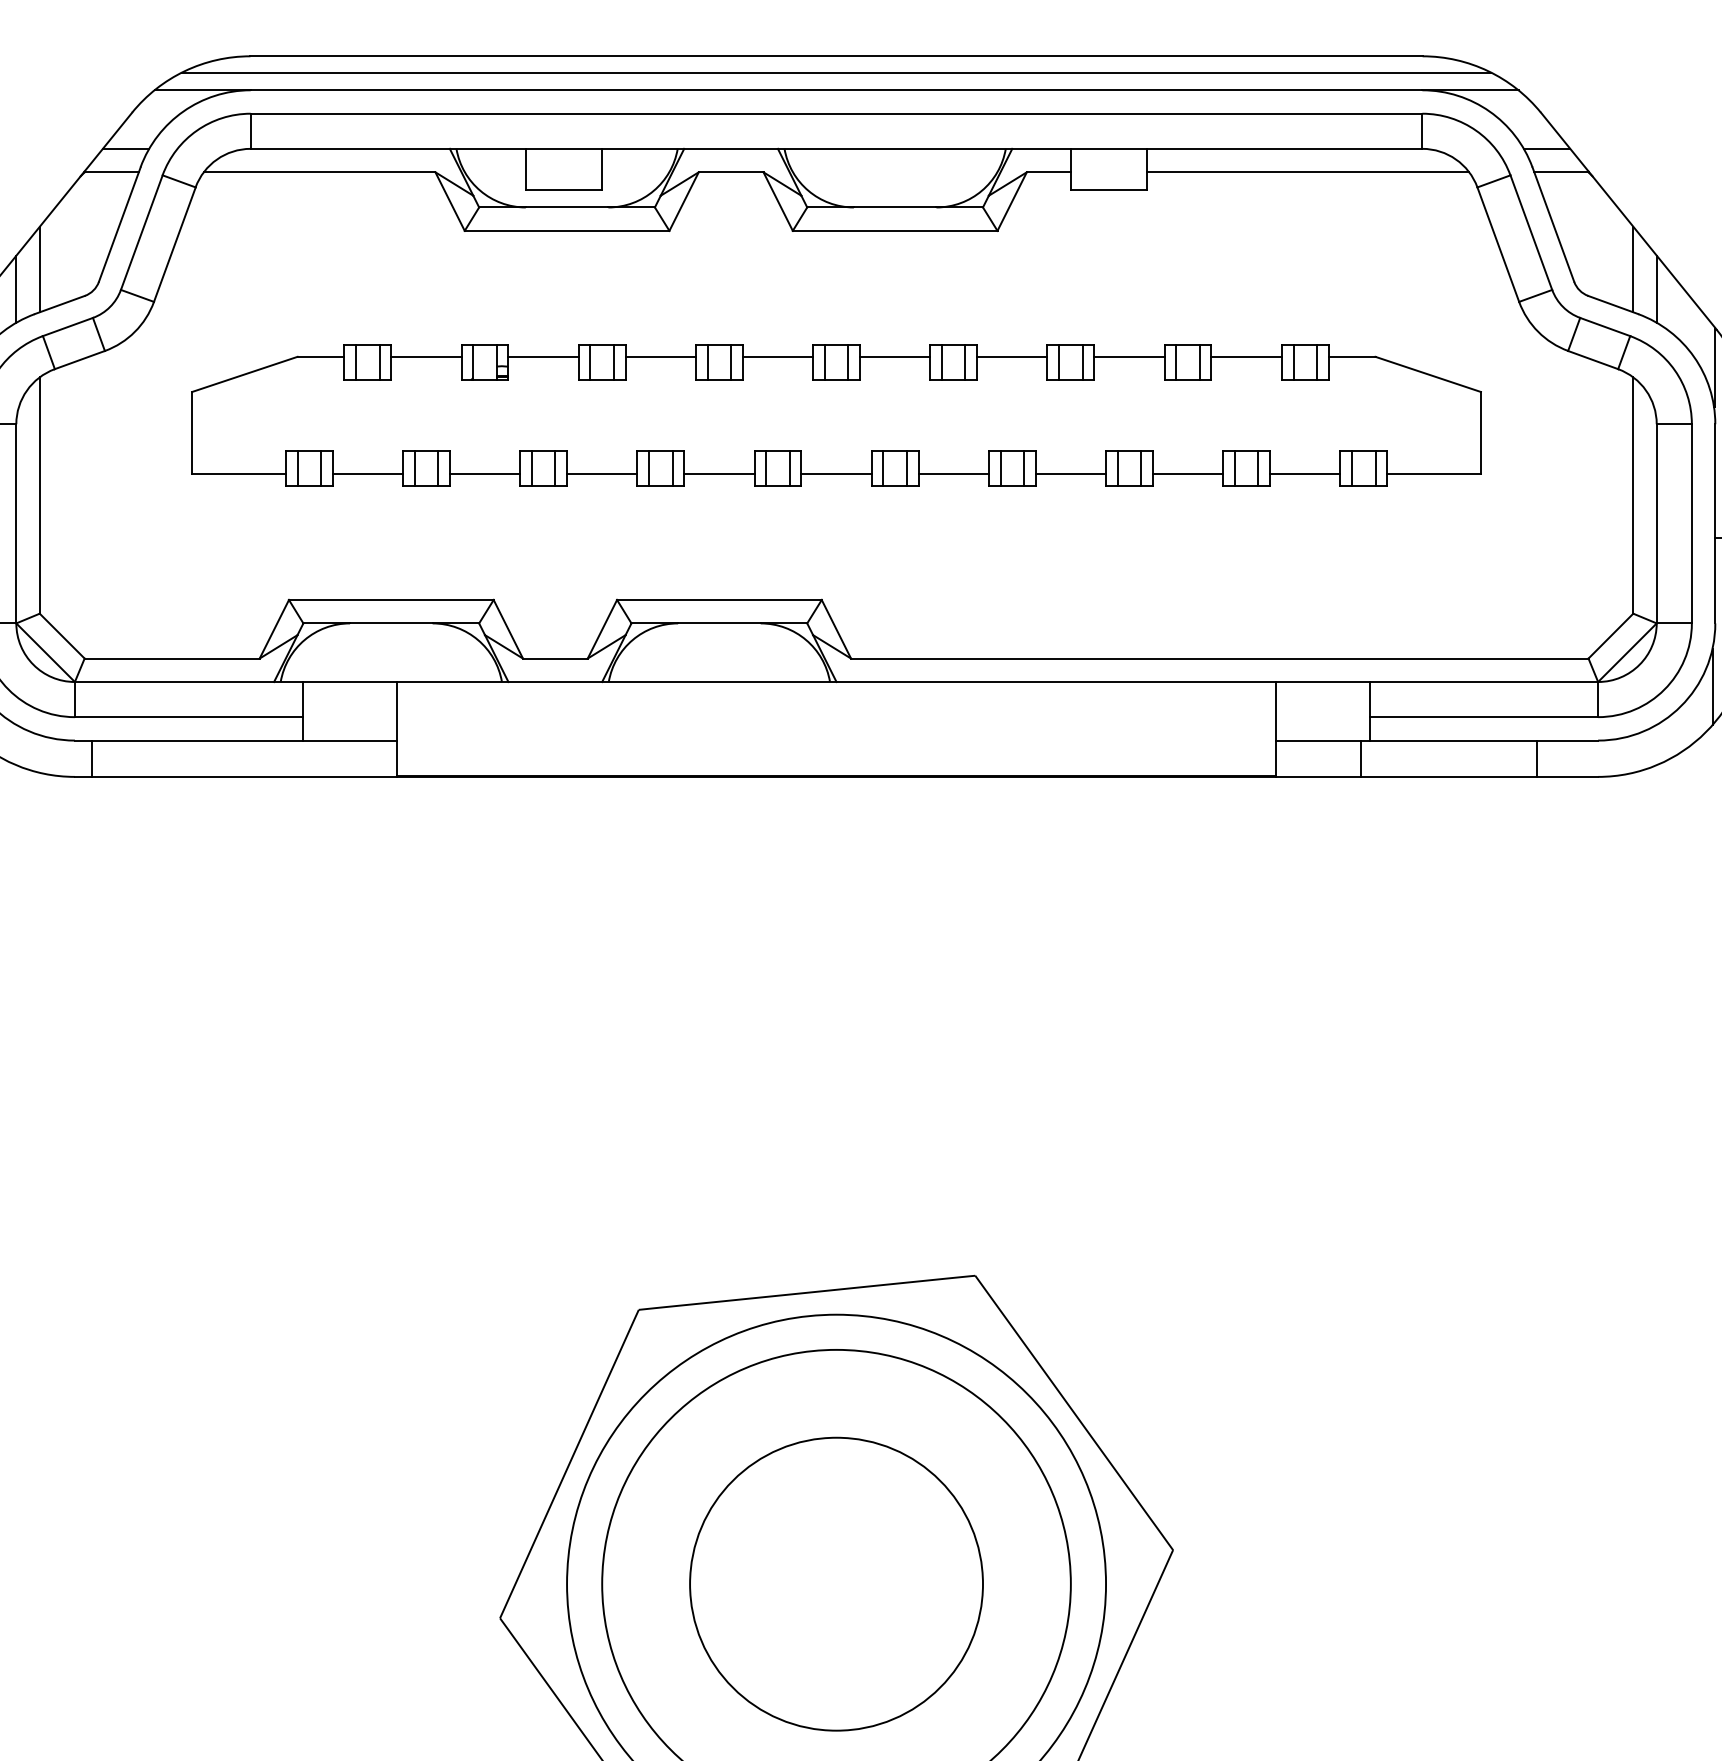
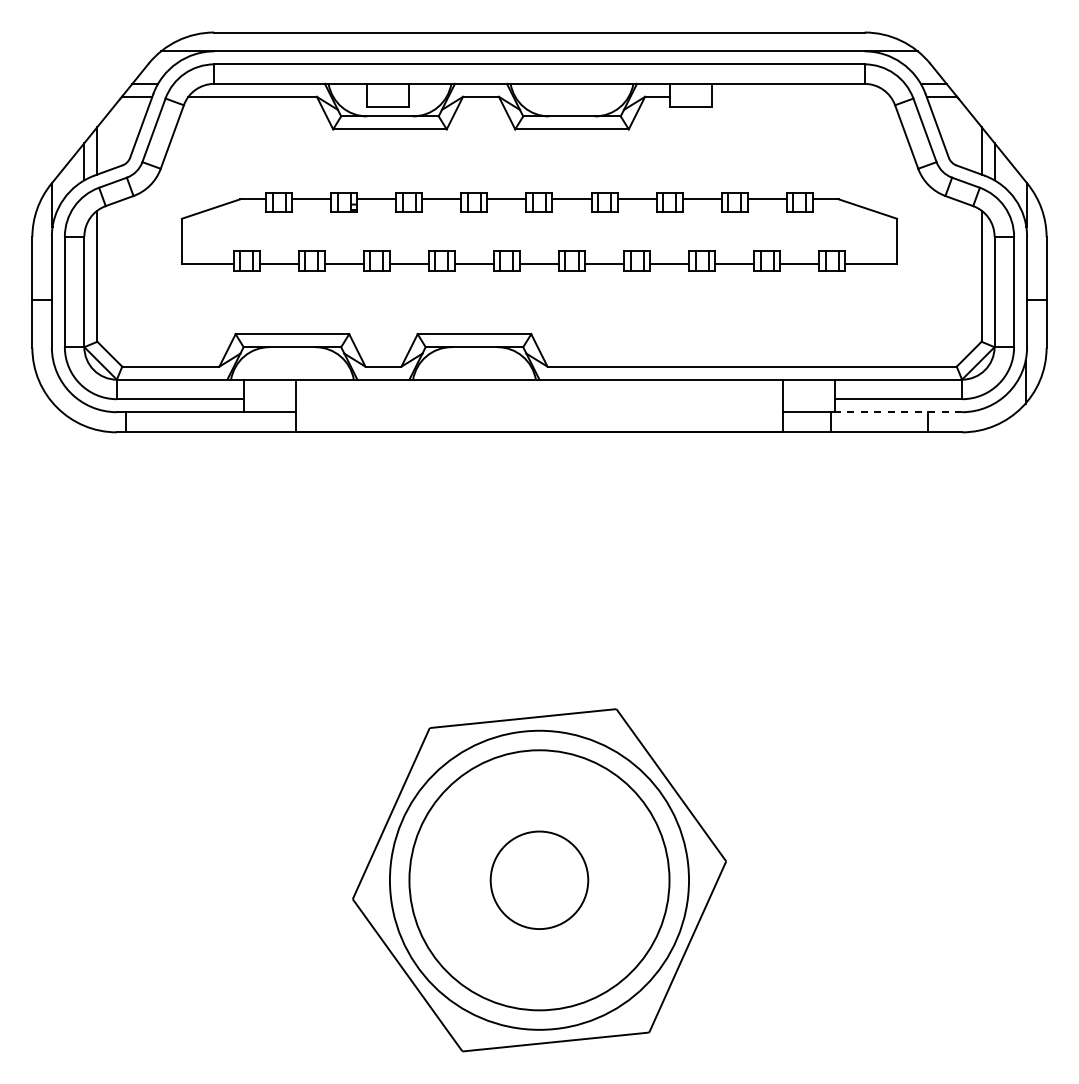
line: (836, 72) -> (539, 41), removed
line: (1306, 171) -> (800, 96), removed
line: (1483, 741) -> (898, 412), solid -> dashed
circle: (836, 1584) -> (539, 880), size x0.6

